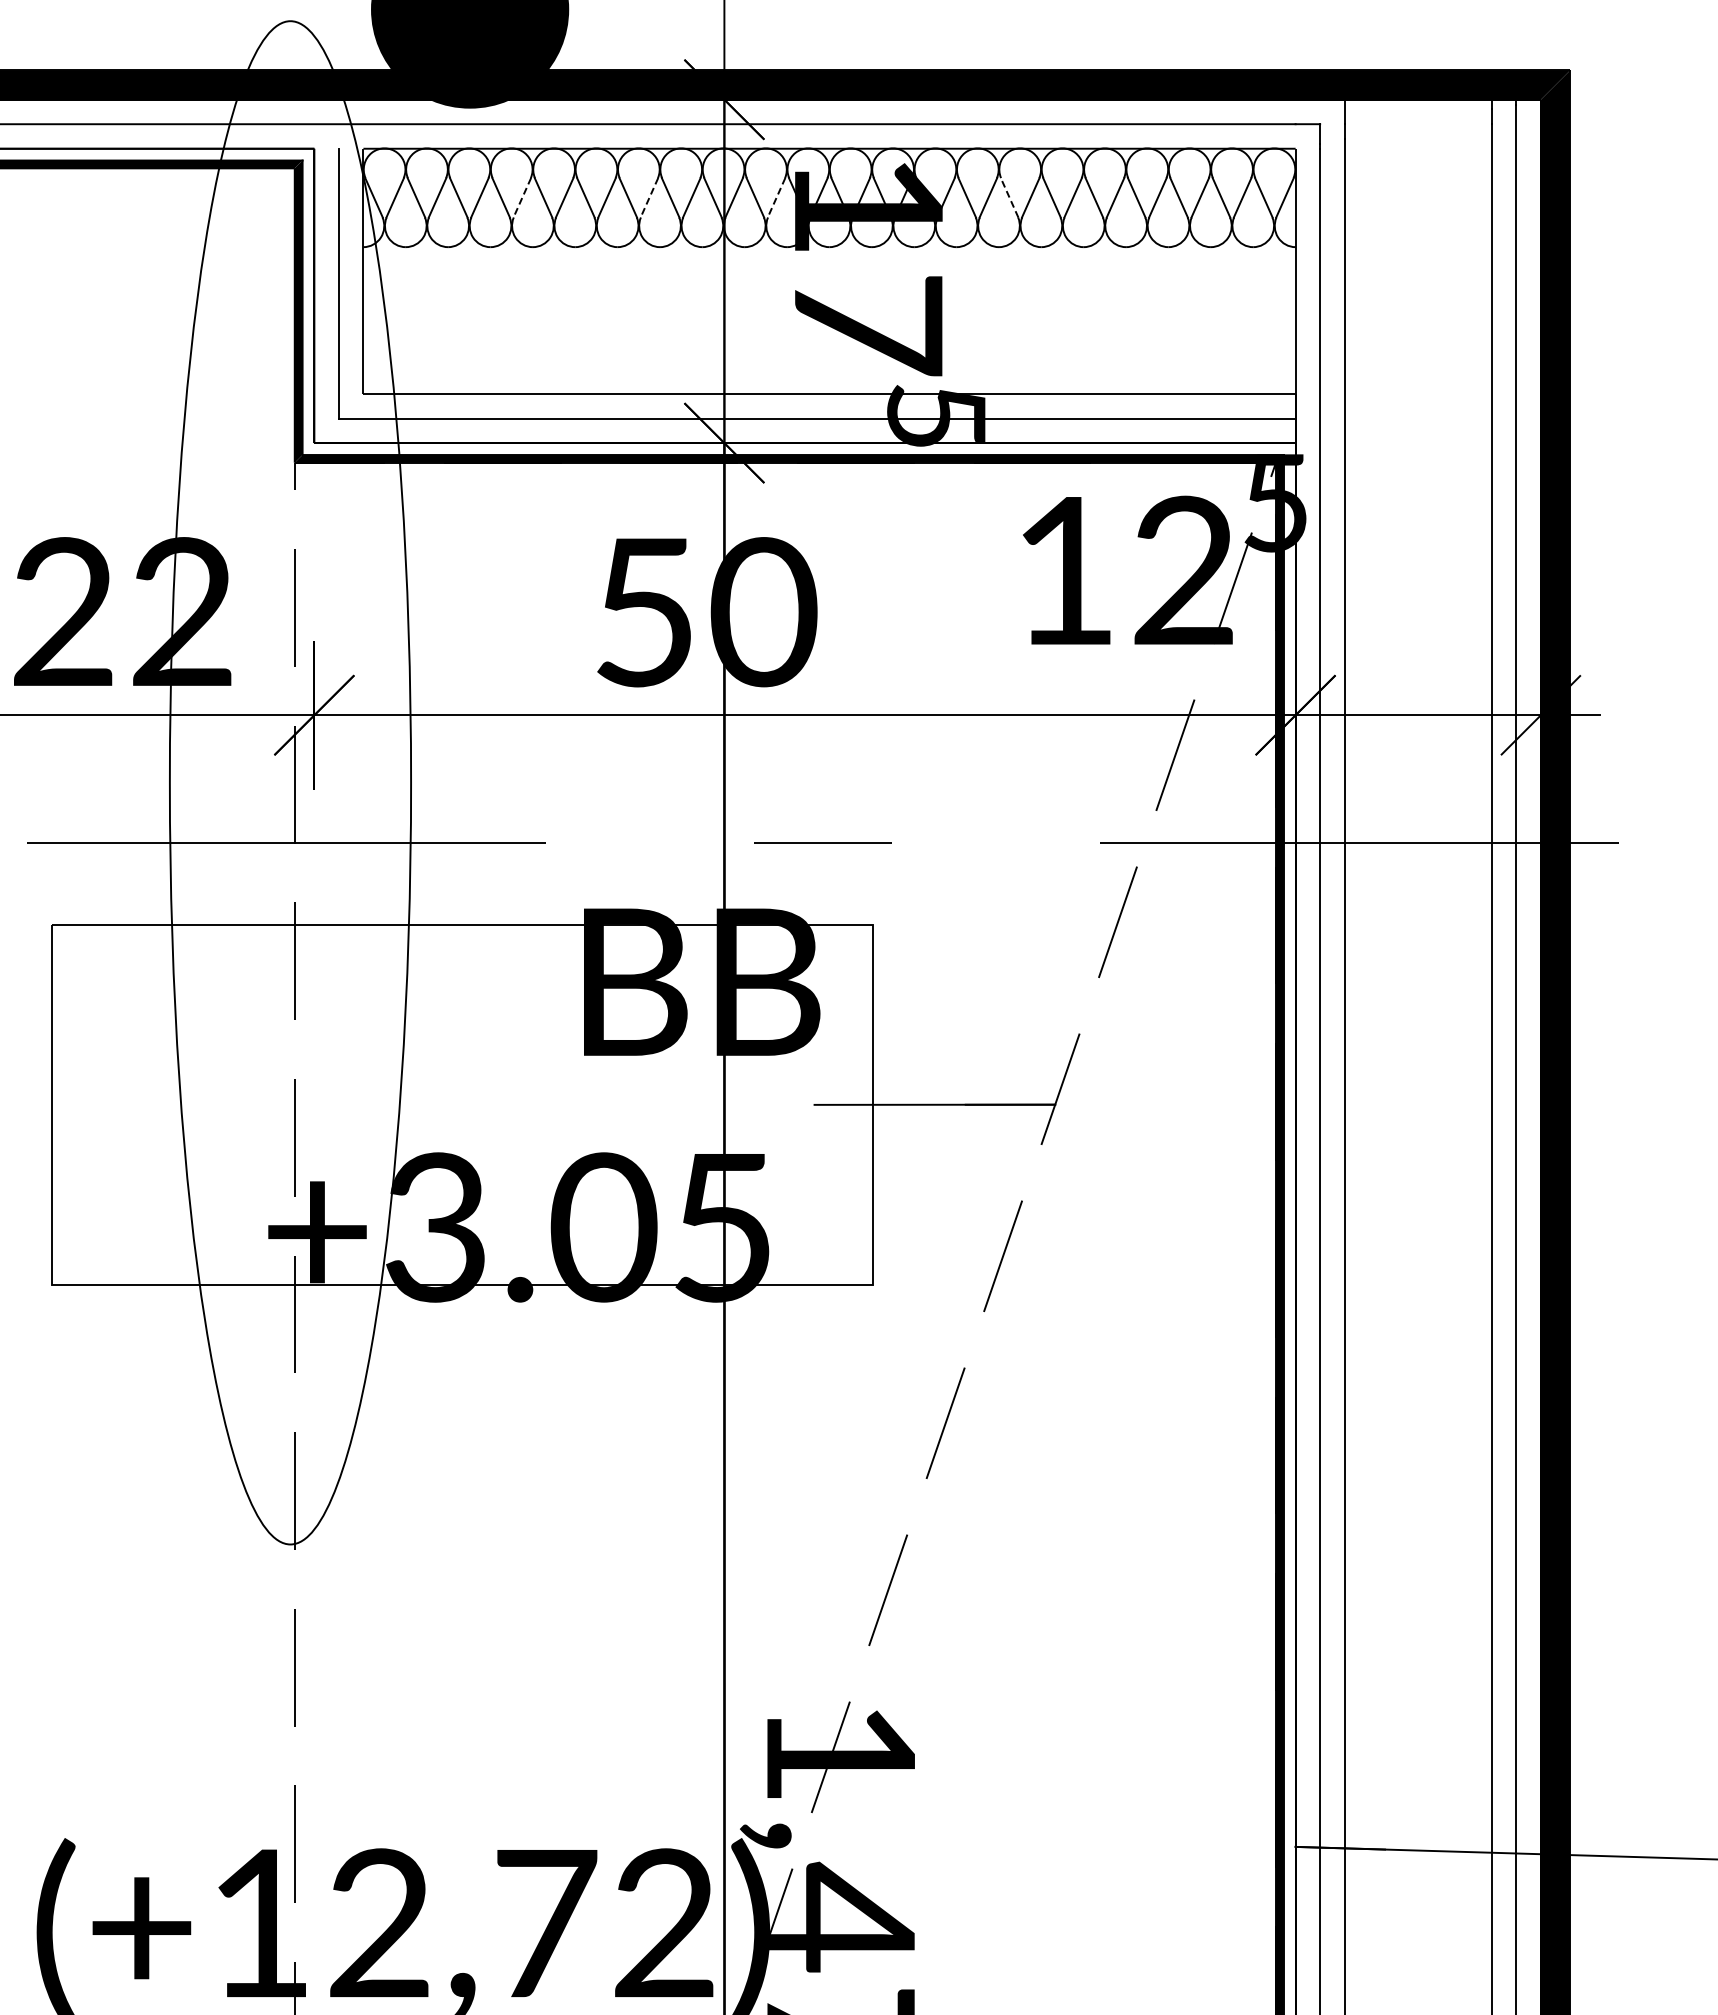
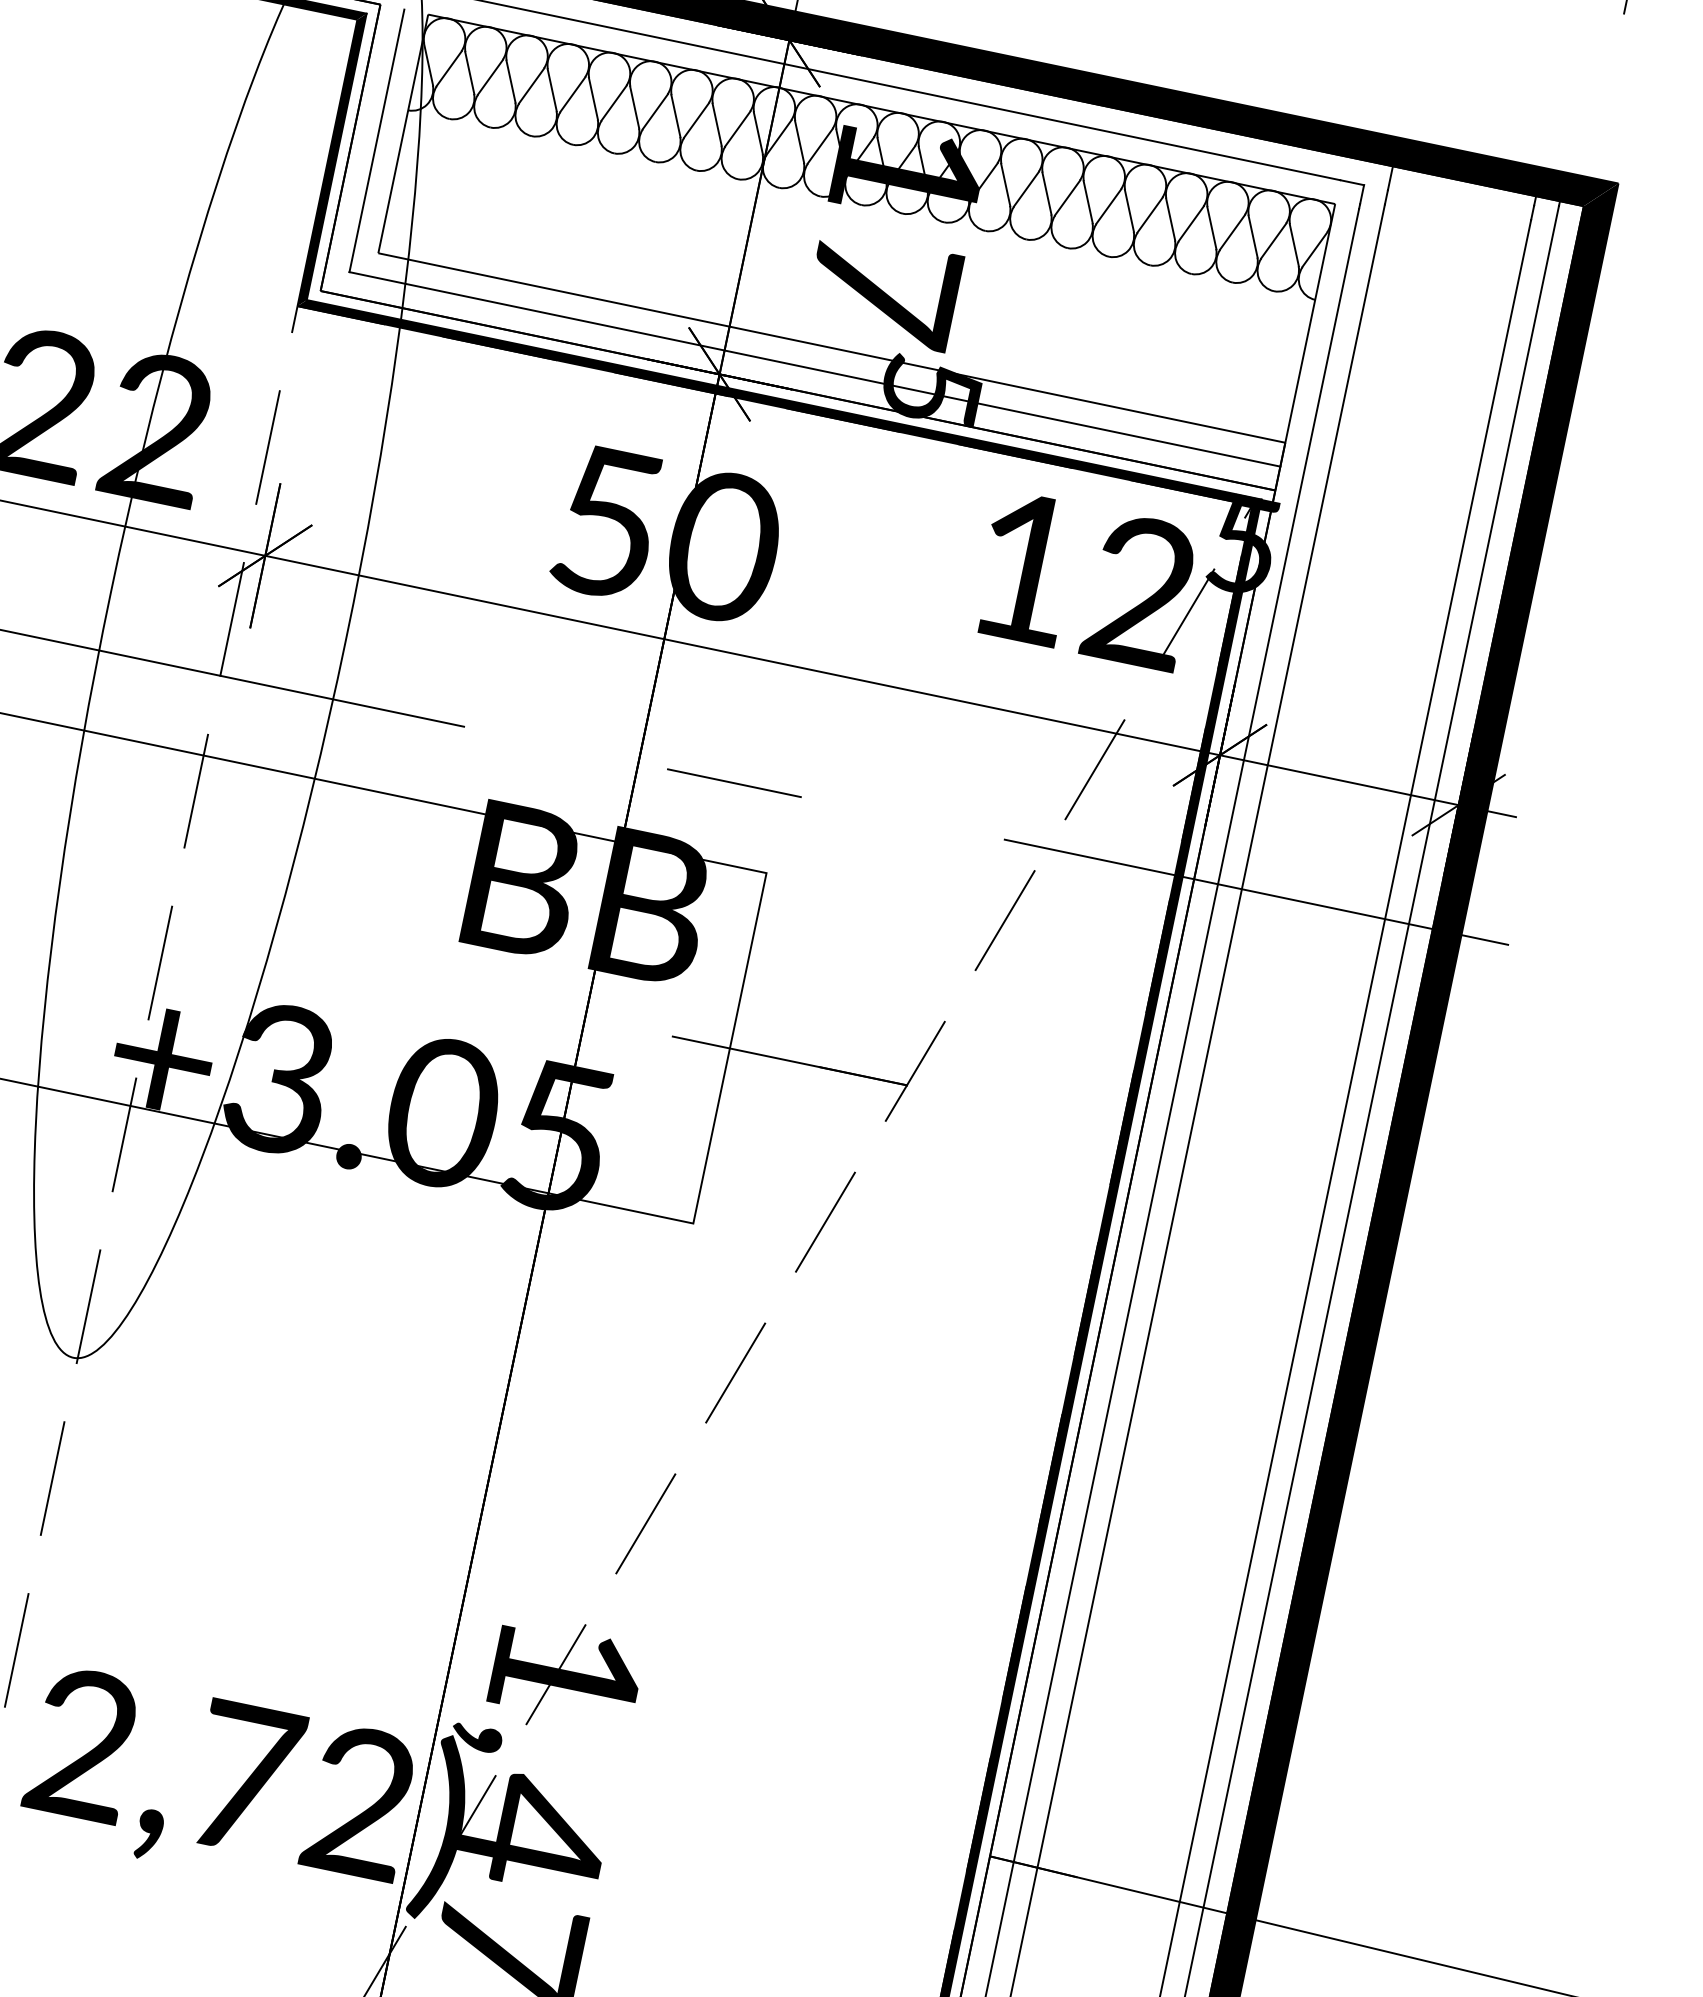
line: (522, 197) -> (573, 94), dashed -> solid
line: (649, 197) -> (696, 120), dashed -> solid
line: (776, 197) -> (820, 145), dashed -> solid
line: (1009, 197) -> (1046, 193), dashed -> solid

